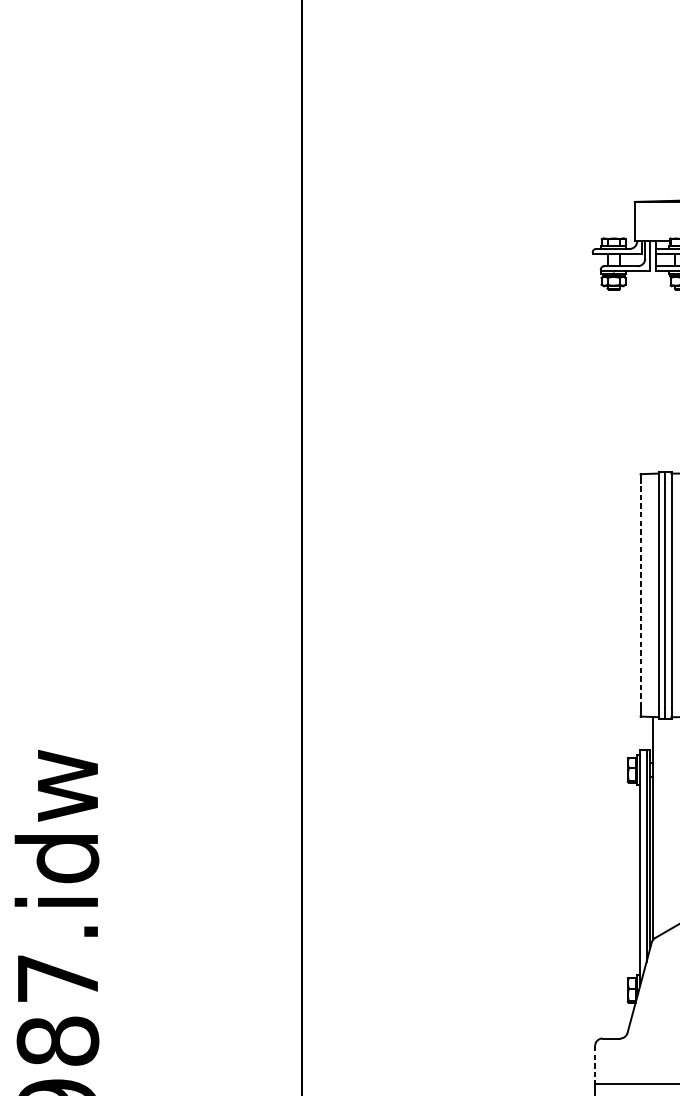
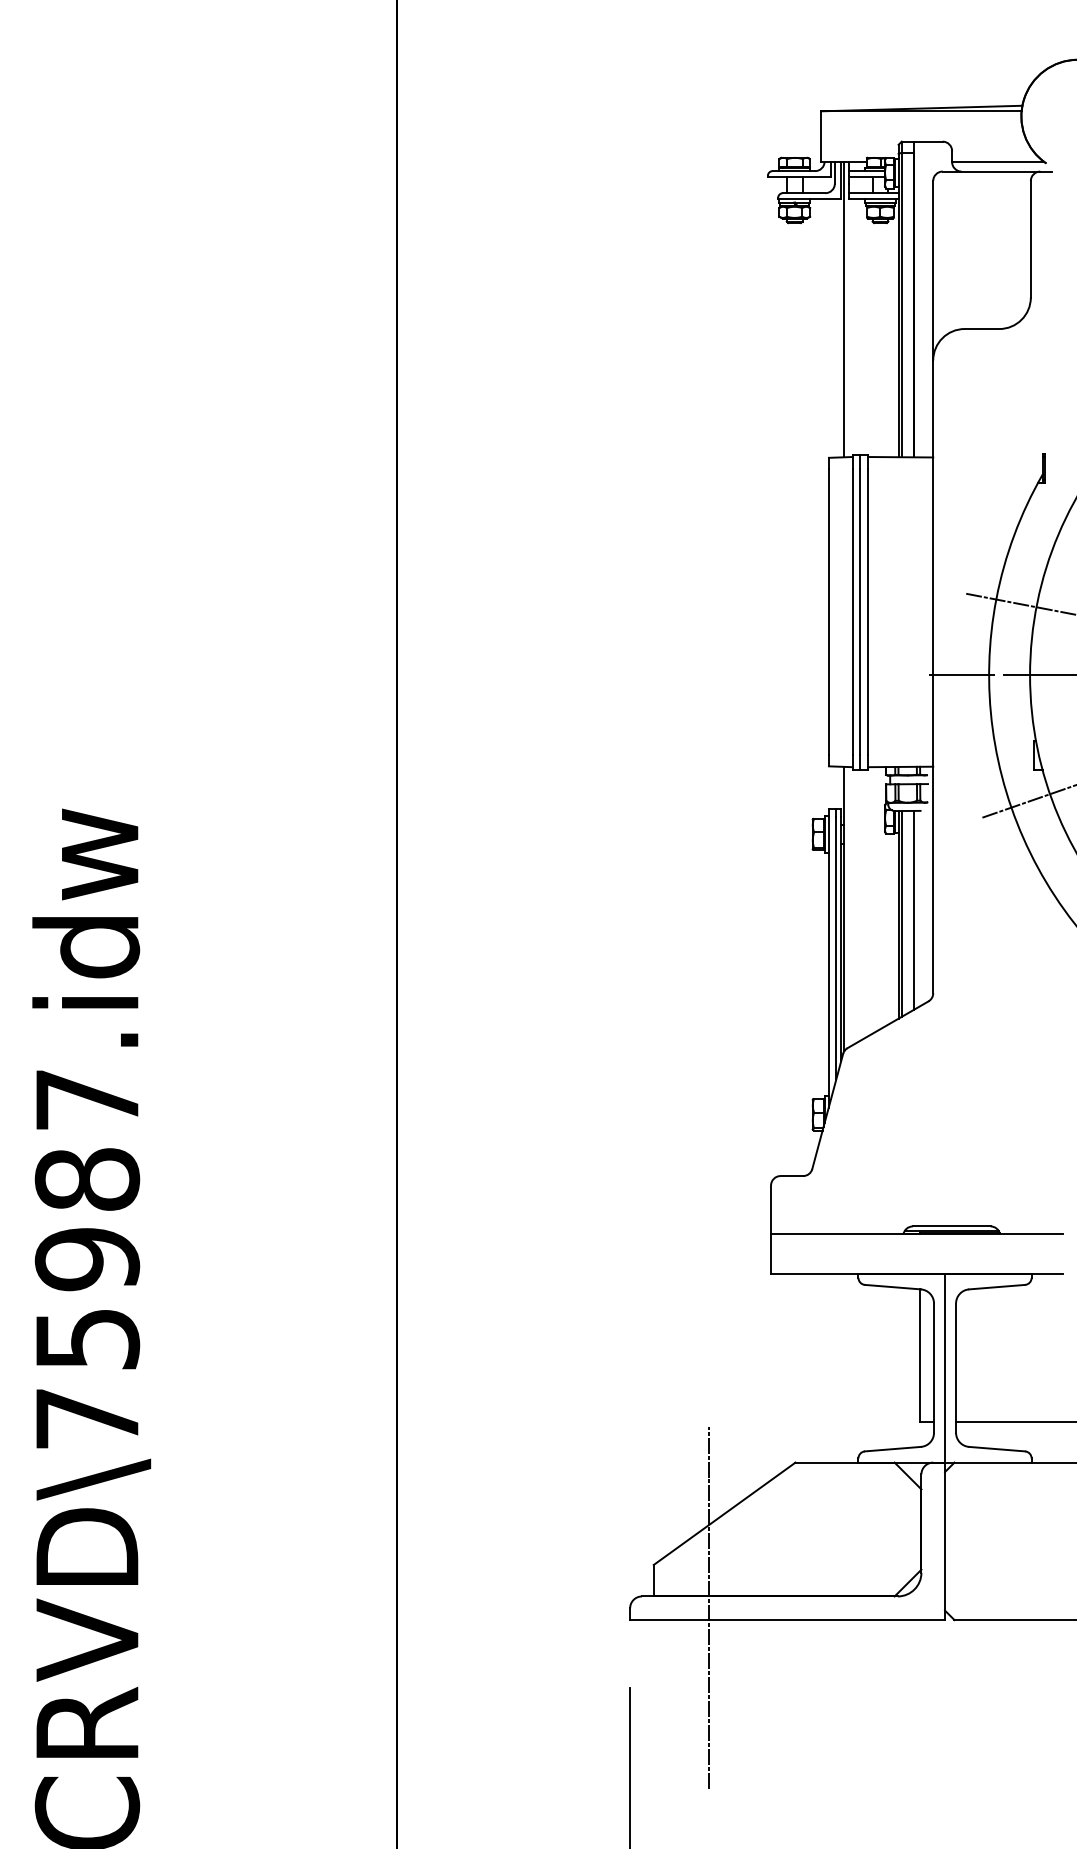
line: (652, 357) -> (844, 309), added
line: (640, 595) -> (828, 612), dashed -> solid
line: (595, 1065) -> (771, 1210), dashed -> solid

